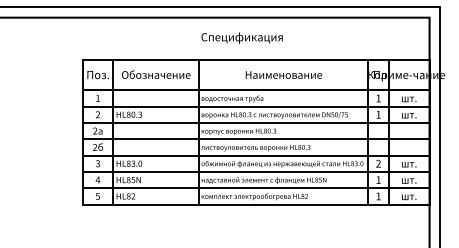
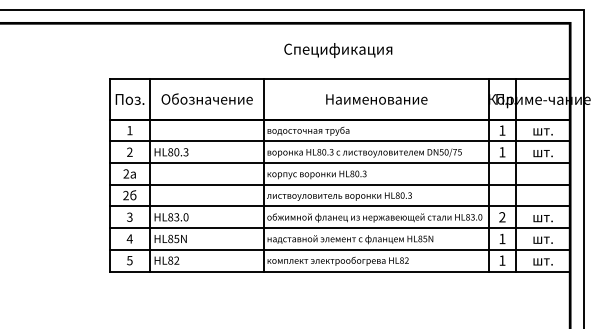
text: (242, 38) -> (338, 50), moved

